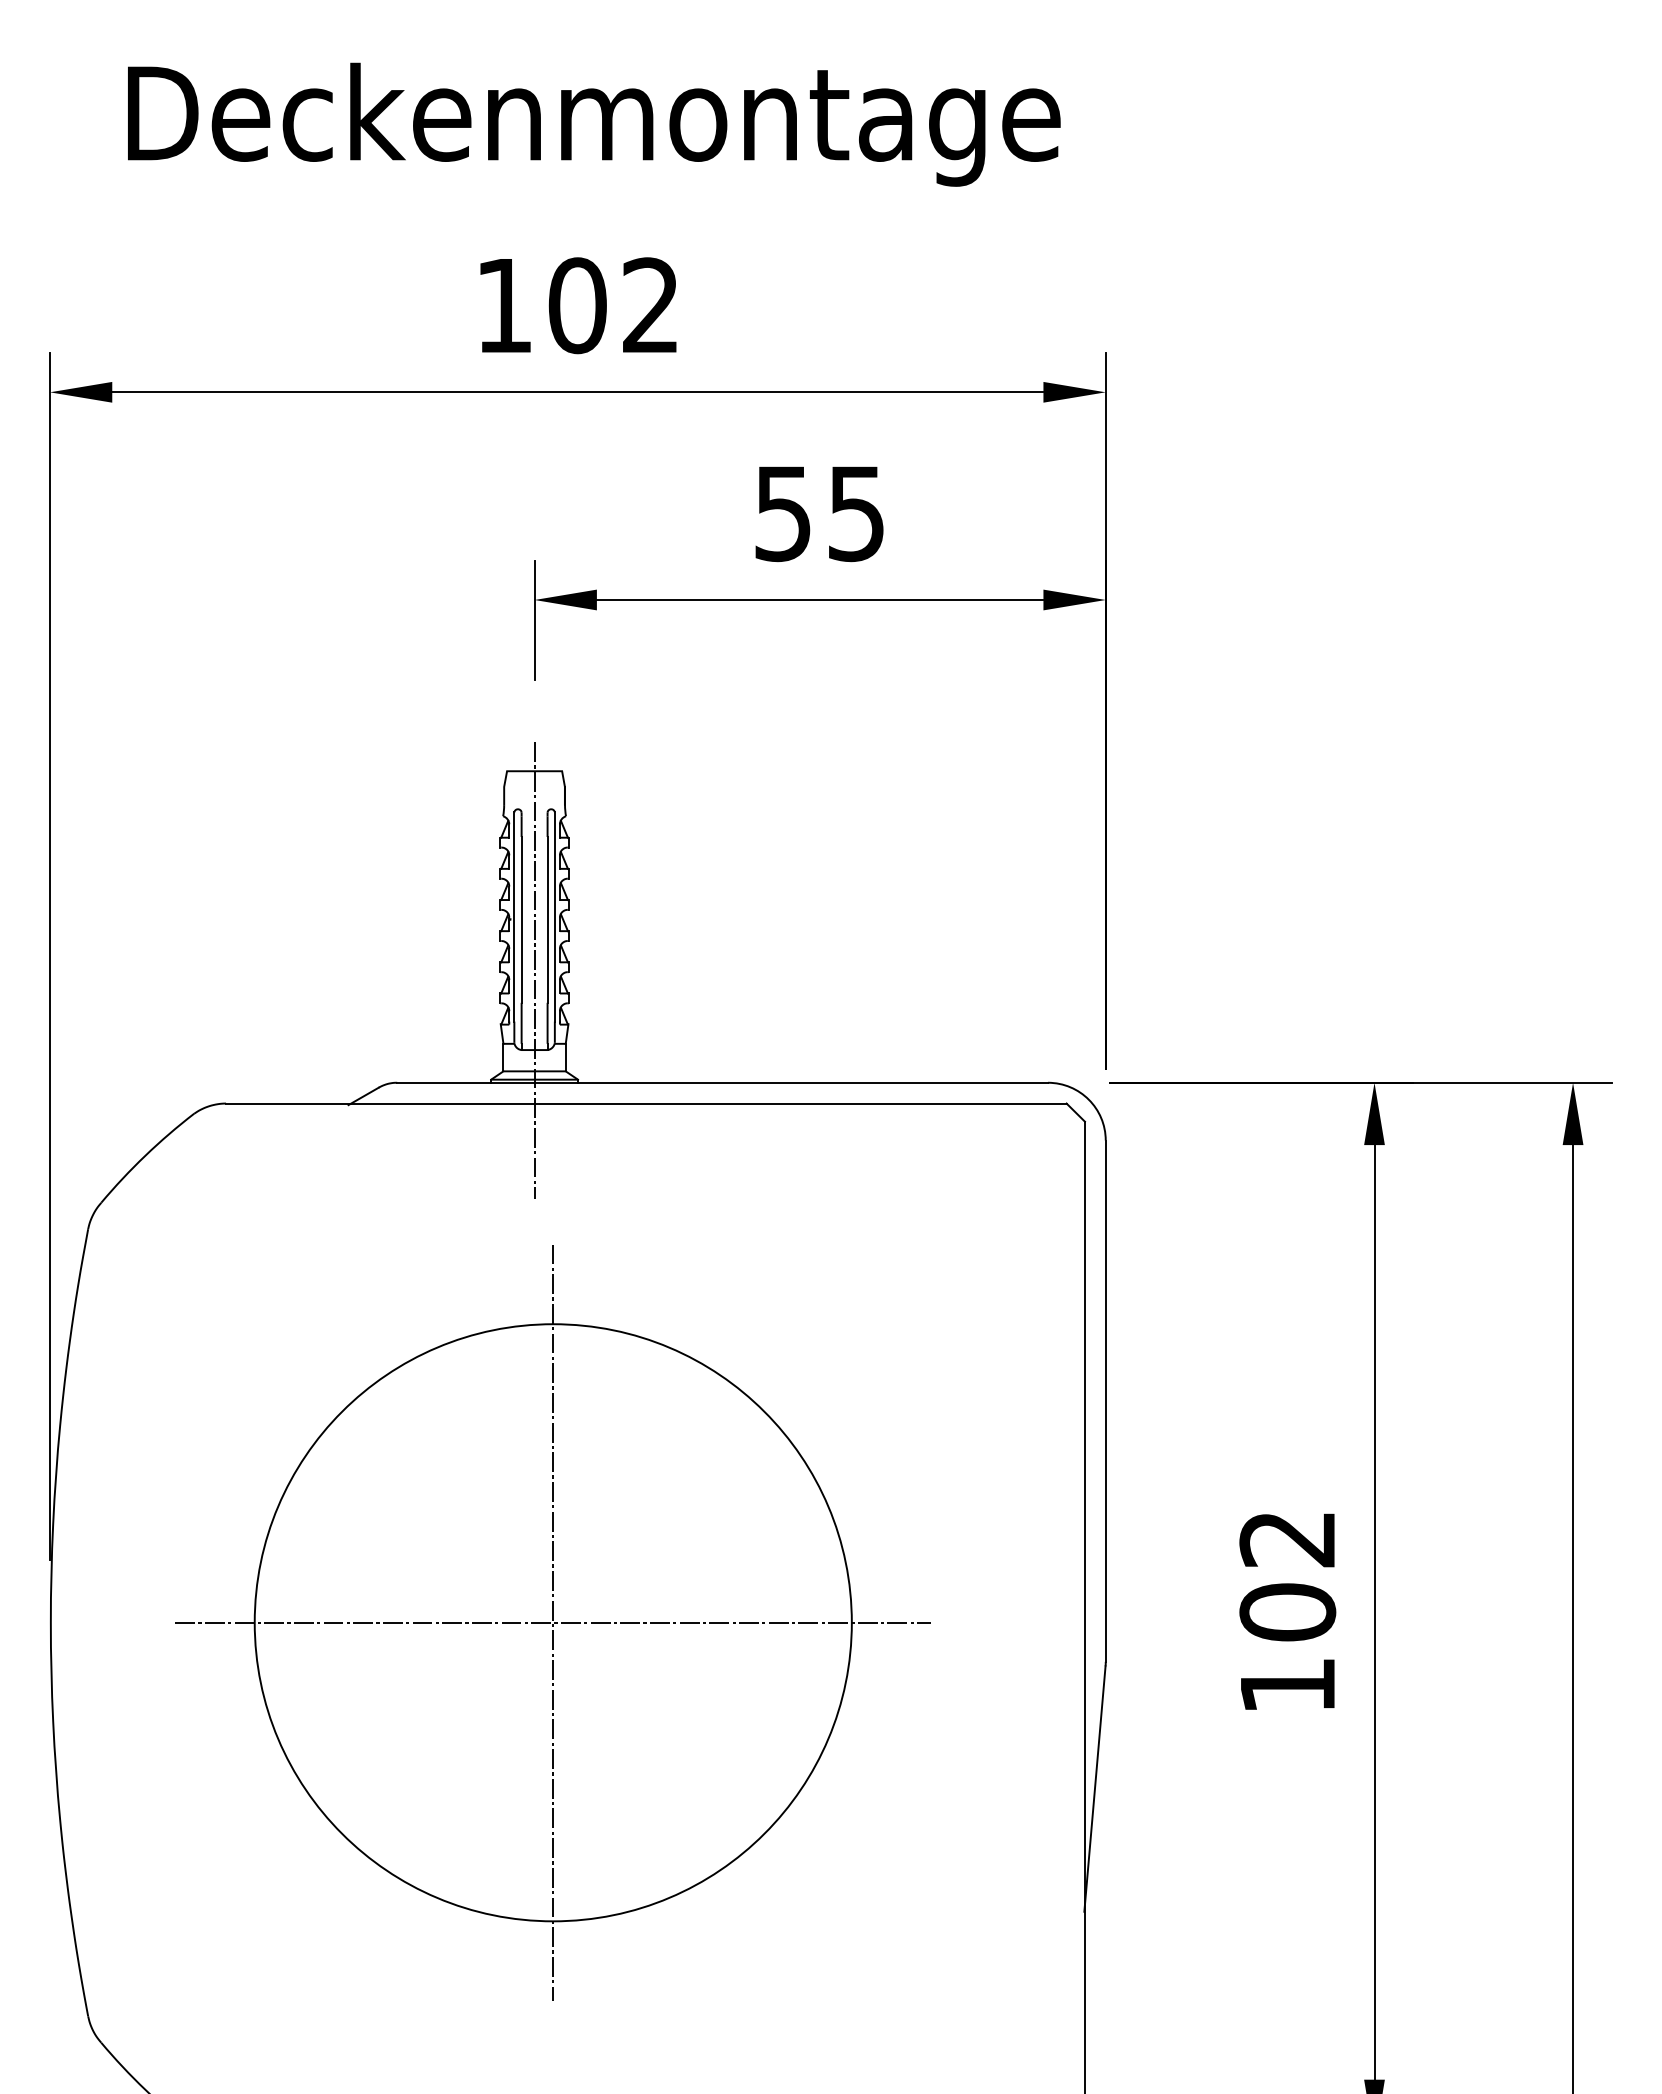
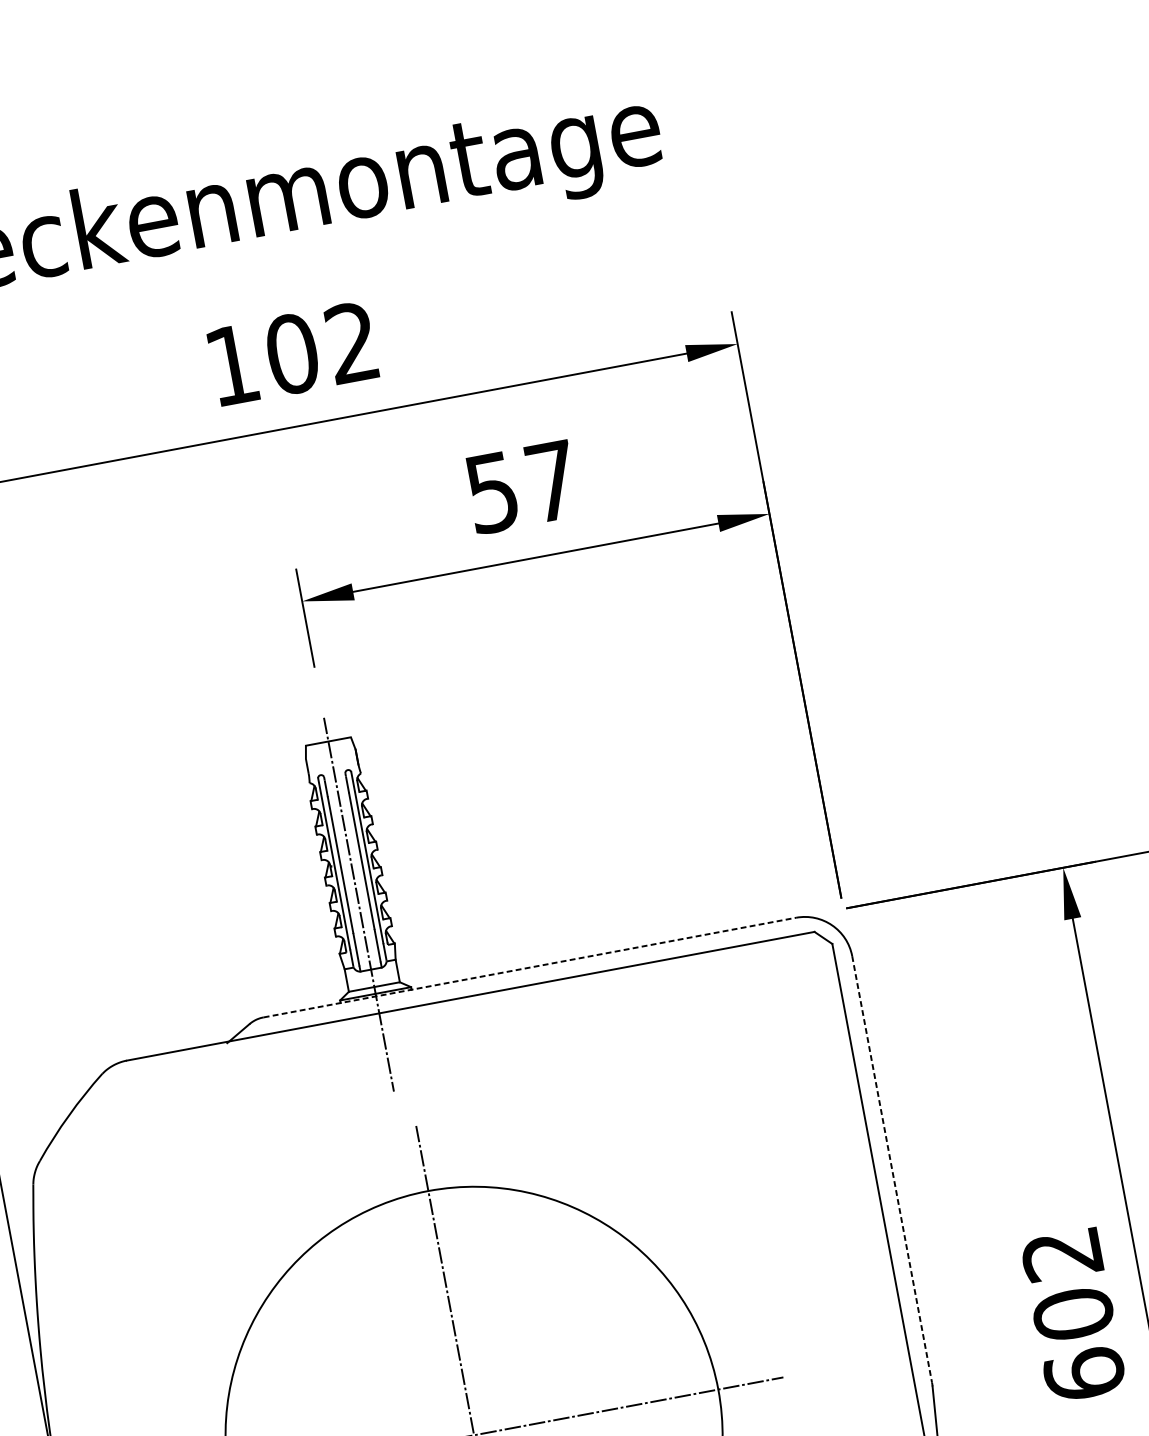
text: (856, 514) -> (552, 482), 55 -> 57
line: (723, 1082) -> (530, 967), solid -> dashed
line: (1105, 1401) -> (891, 1169), solid -> dashed
text: (1287, 1685) -> (1084, 1374), 102 -> 602

